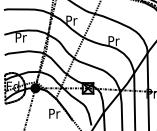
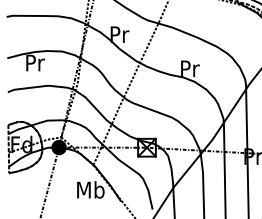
text: (54, 113) -> (90, 189), Pr -> Mb

